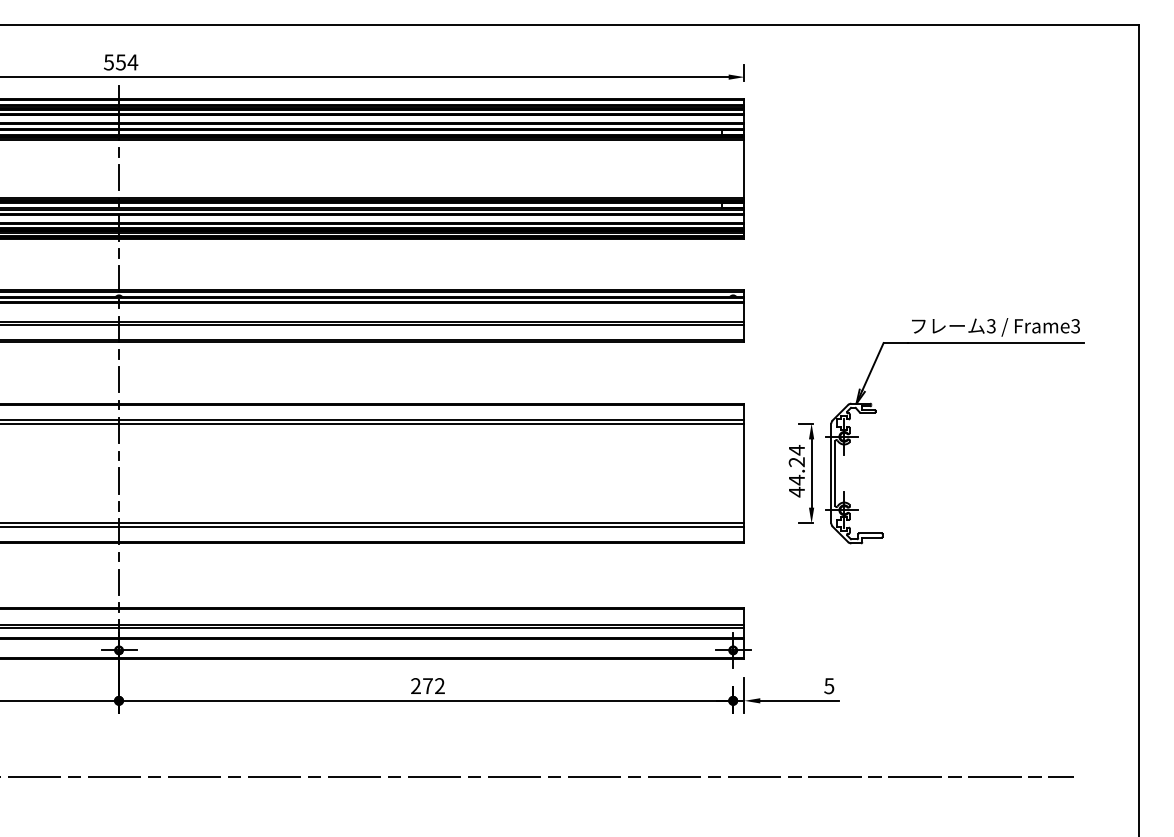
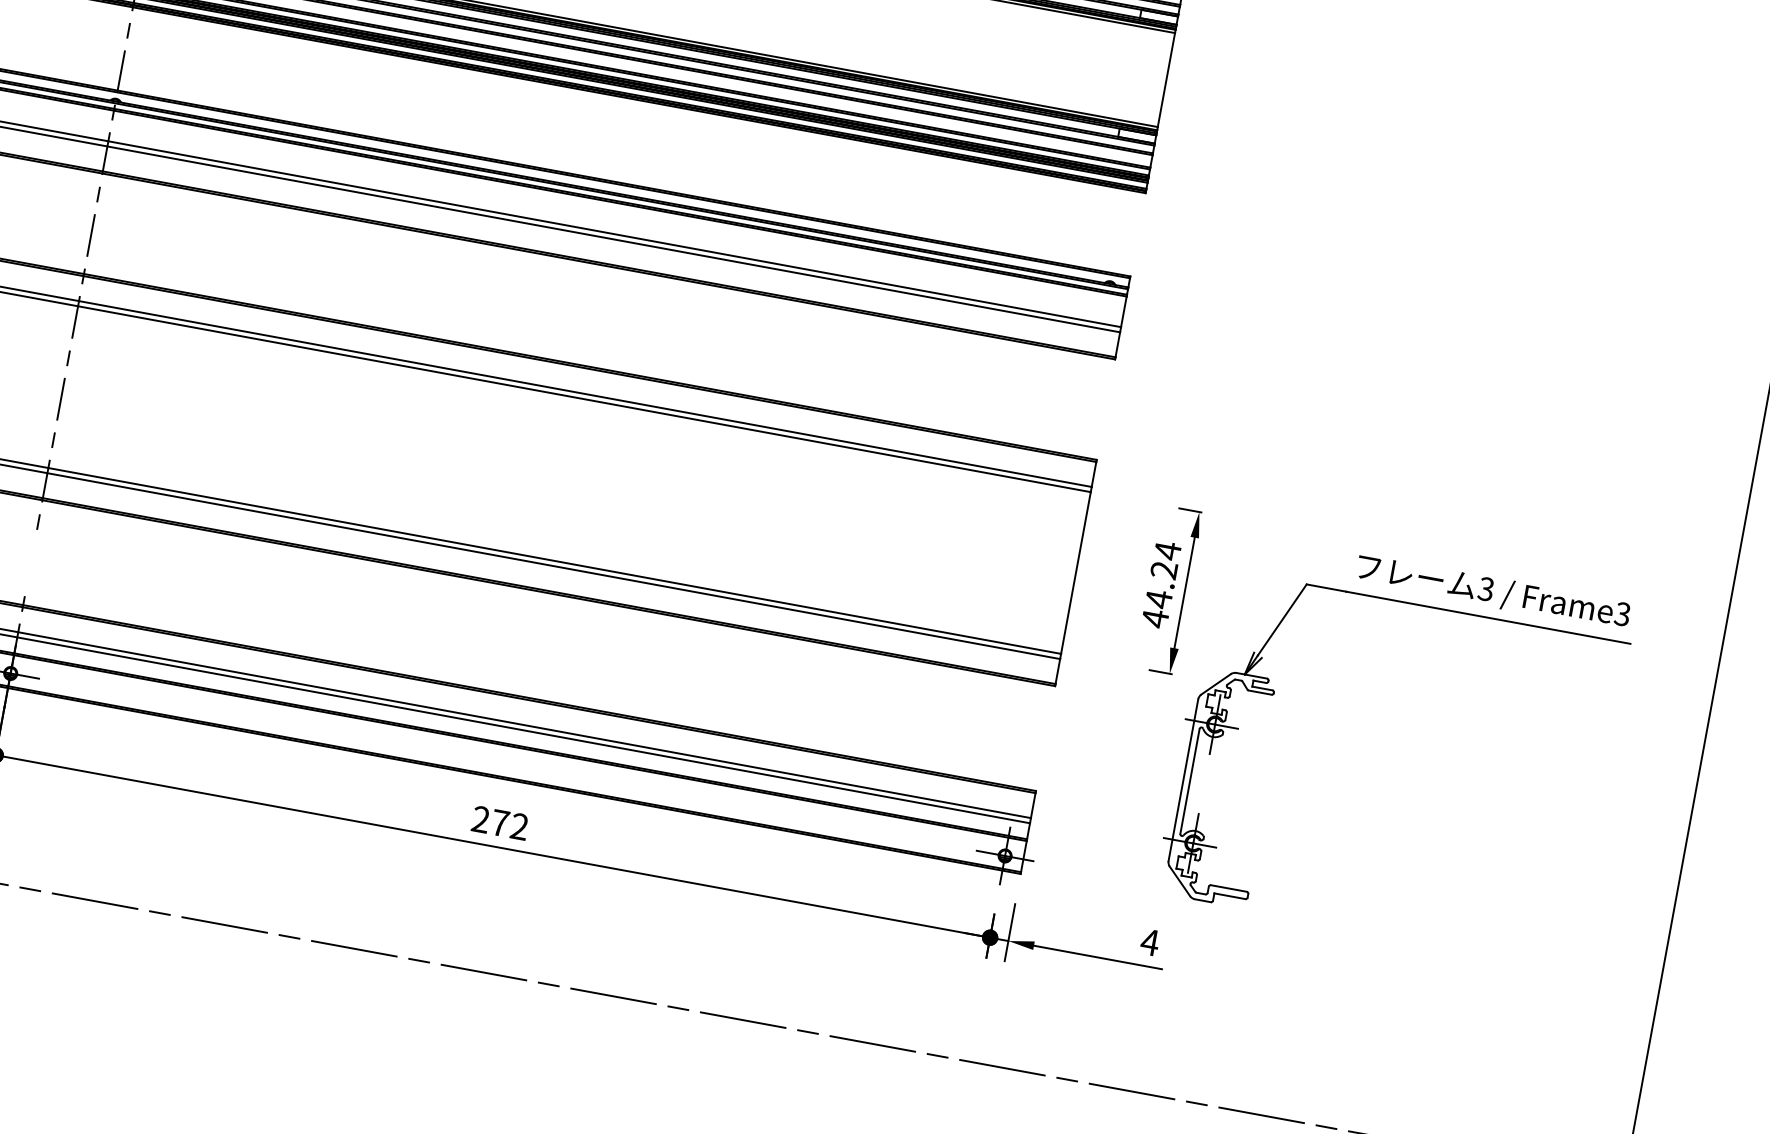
part: (876, 412) -> (1274, 694), moved
line: (119, 581) -> (31, 562), removed
text: (828, 686) -> (1148, 942), 5 -> 4

